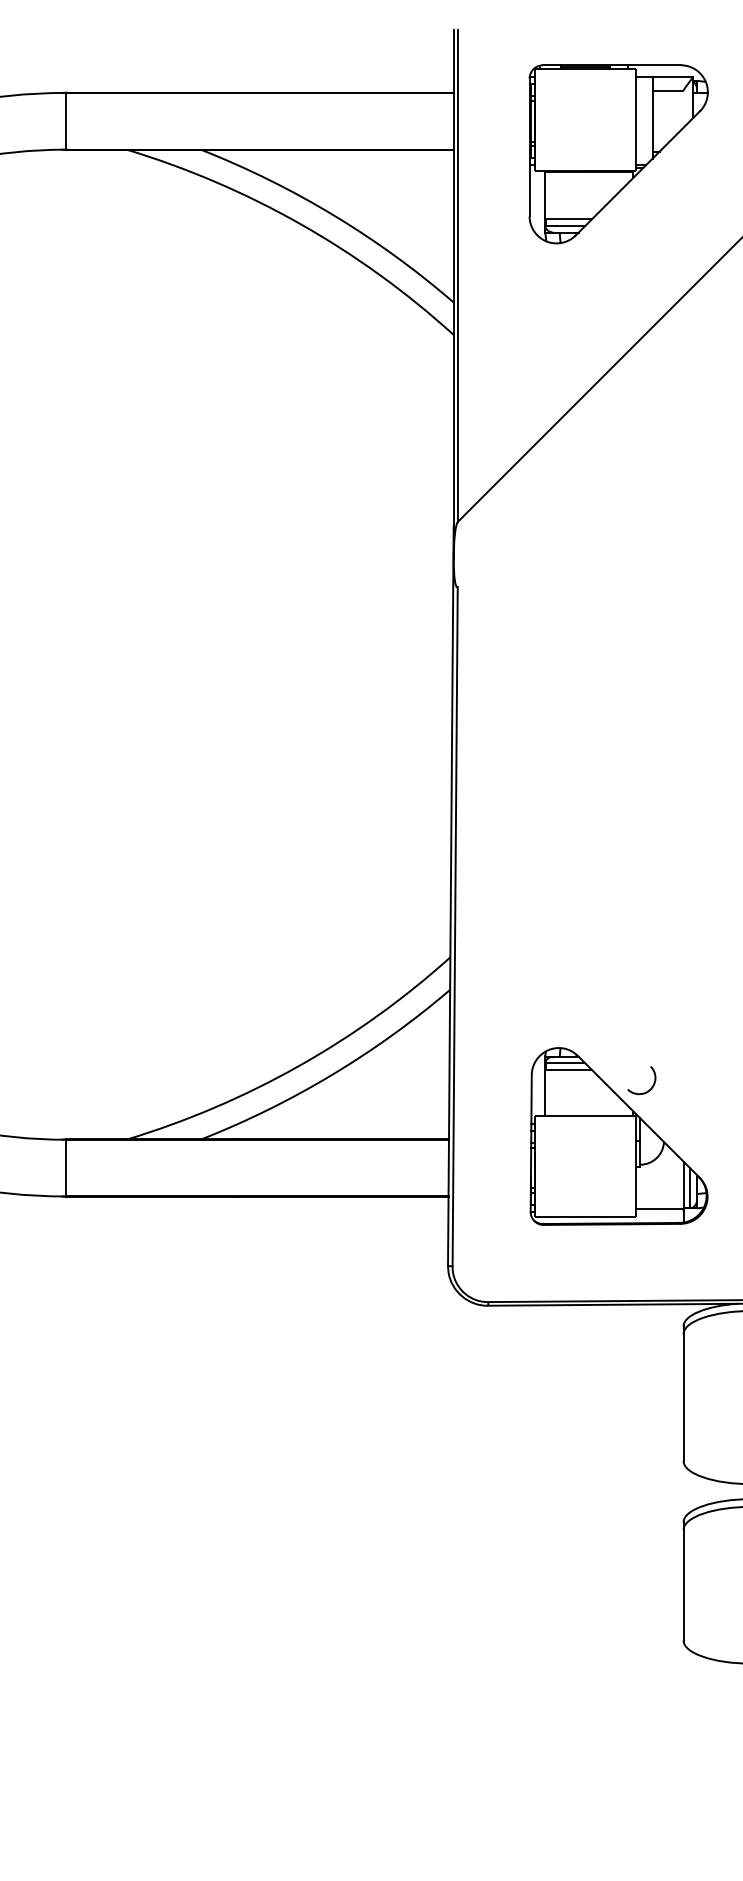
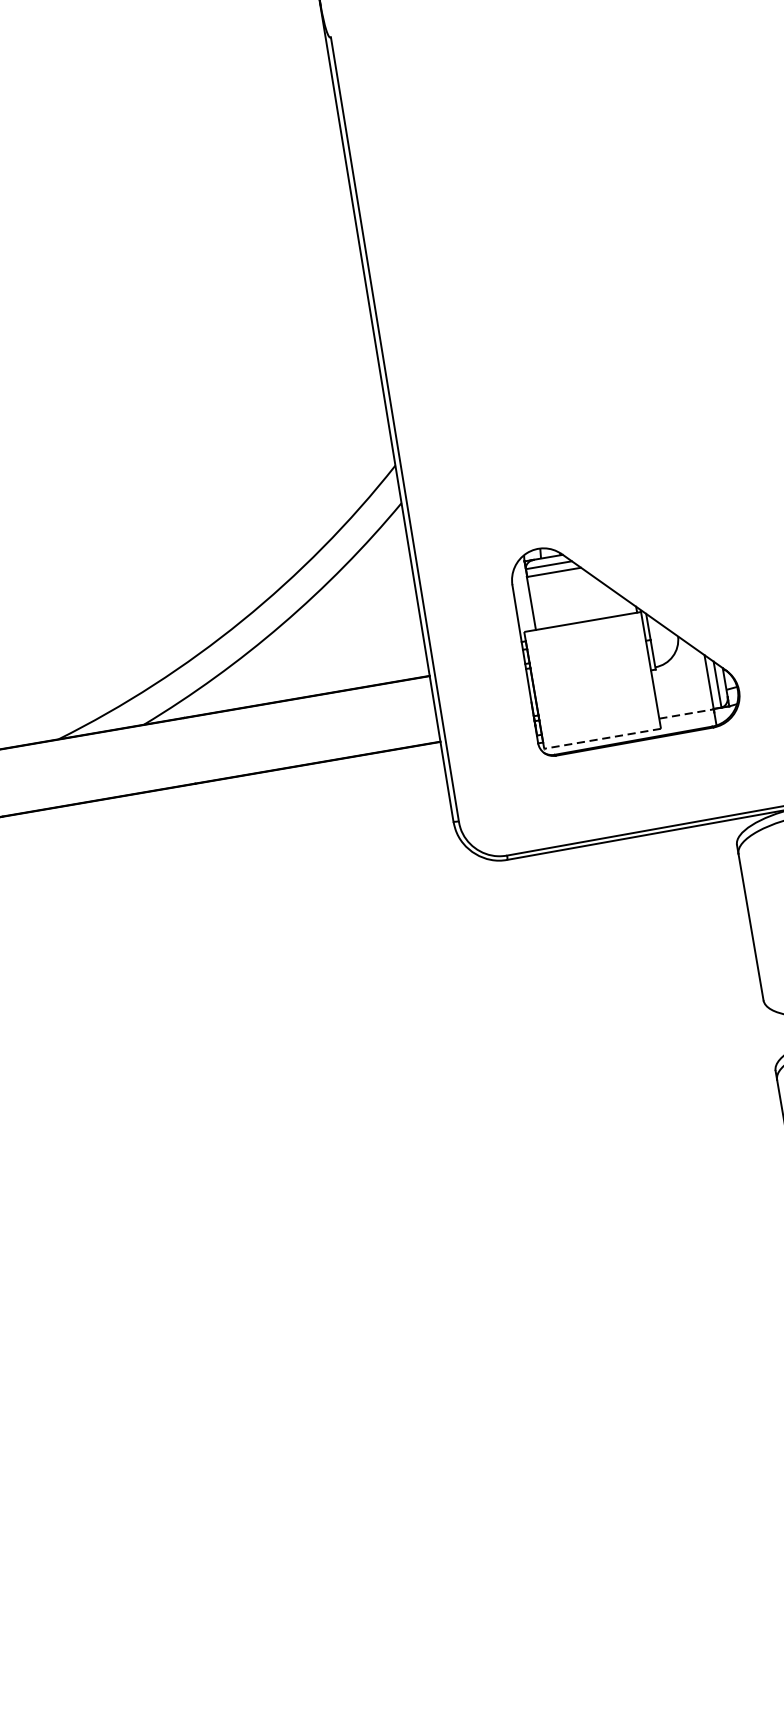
part: (651, 1086) -> (652, 574), removed
line: (659, 1208) -> (686, 713), solid -> dashed
line: (584, 1217) -> (601, 739), solid -> dashed

